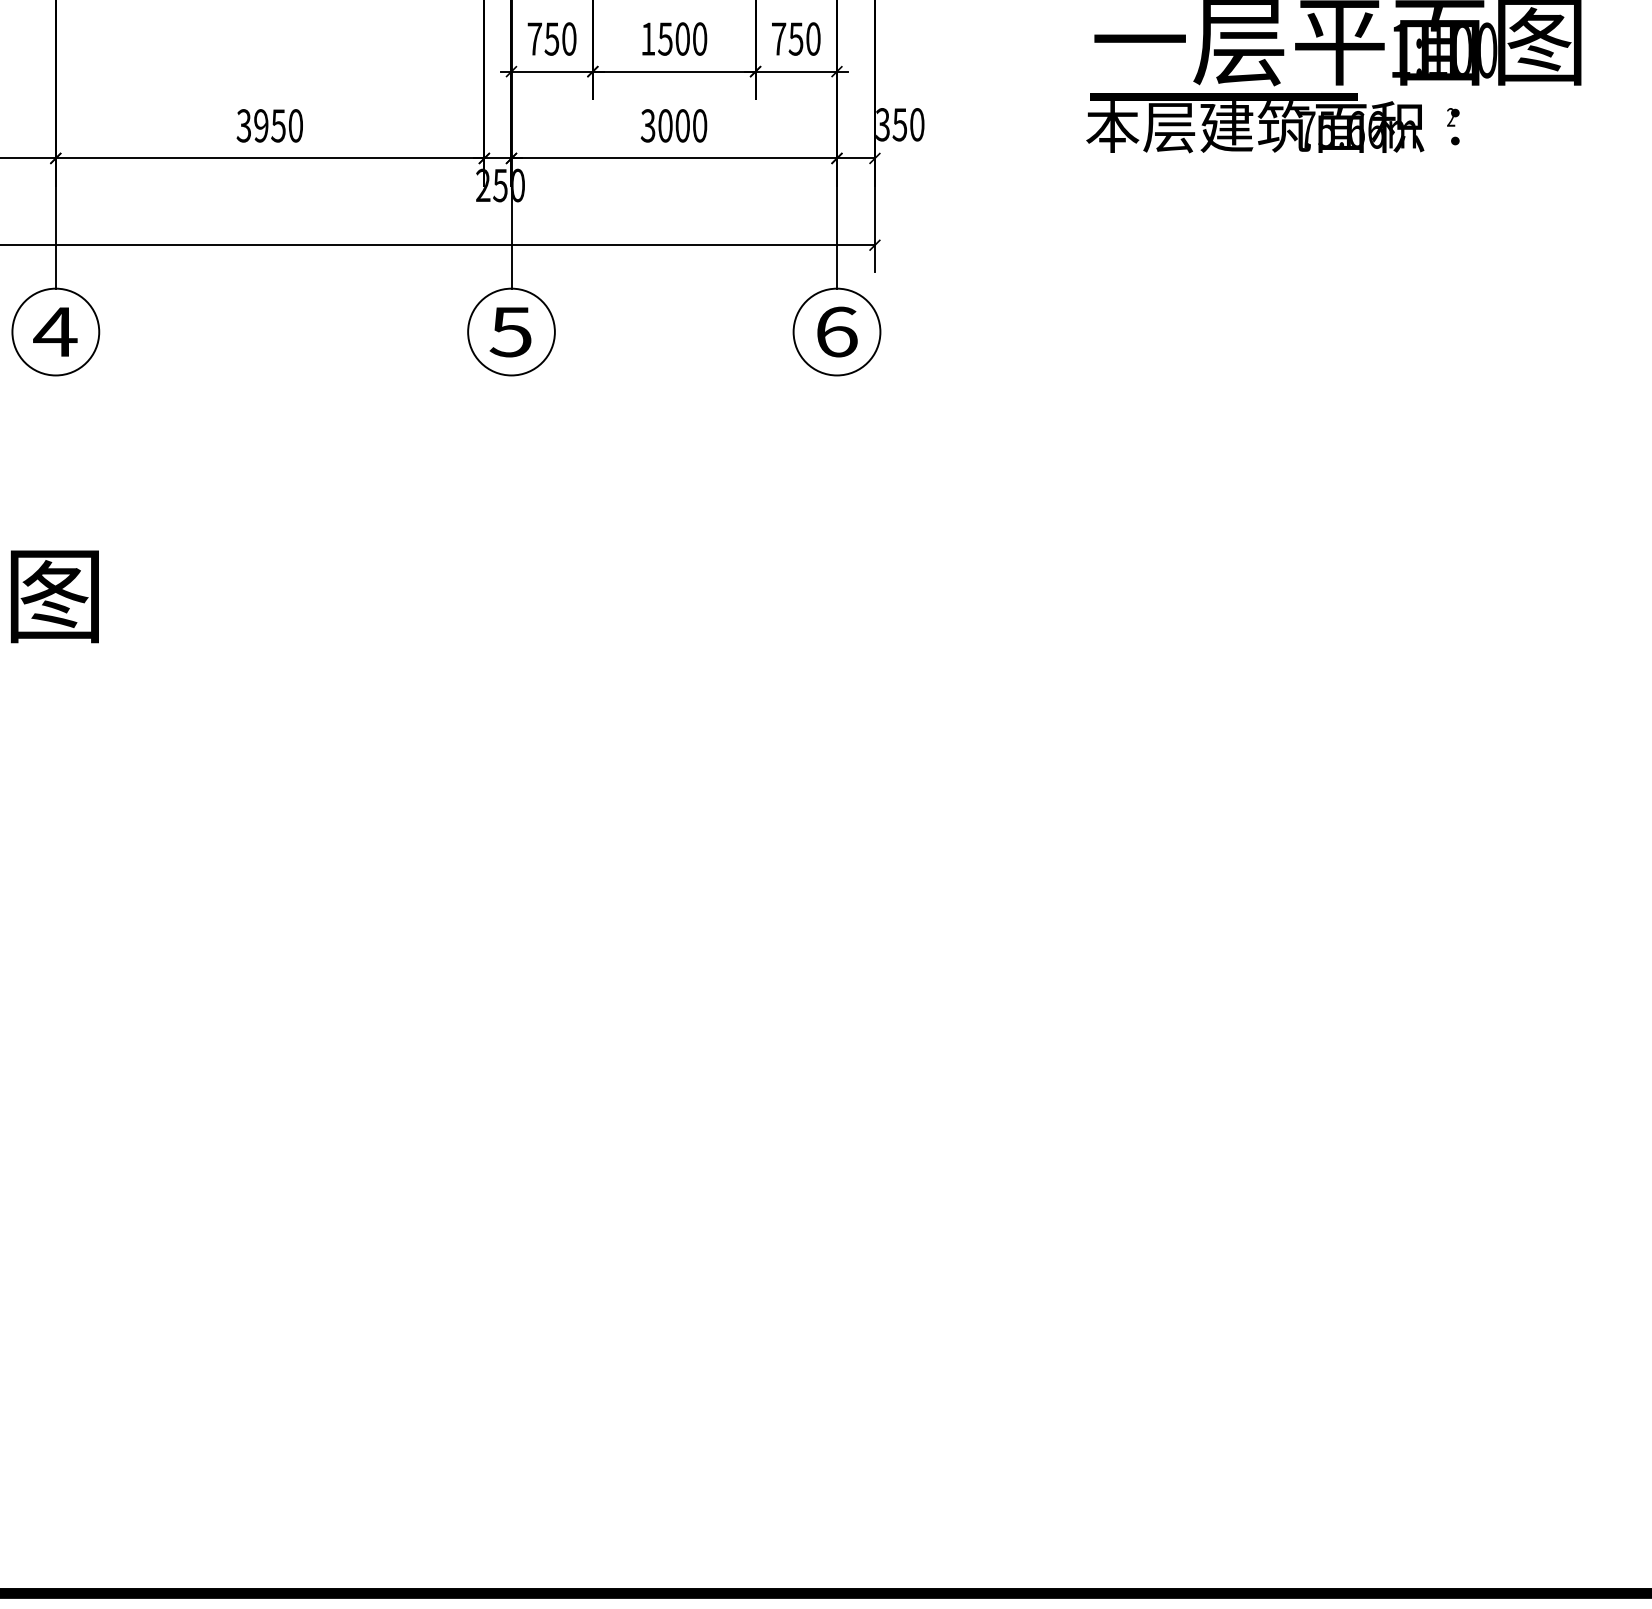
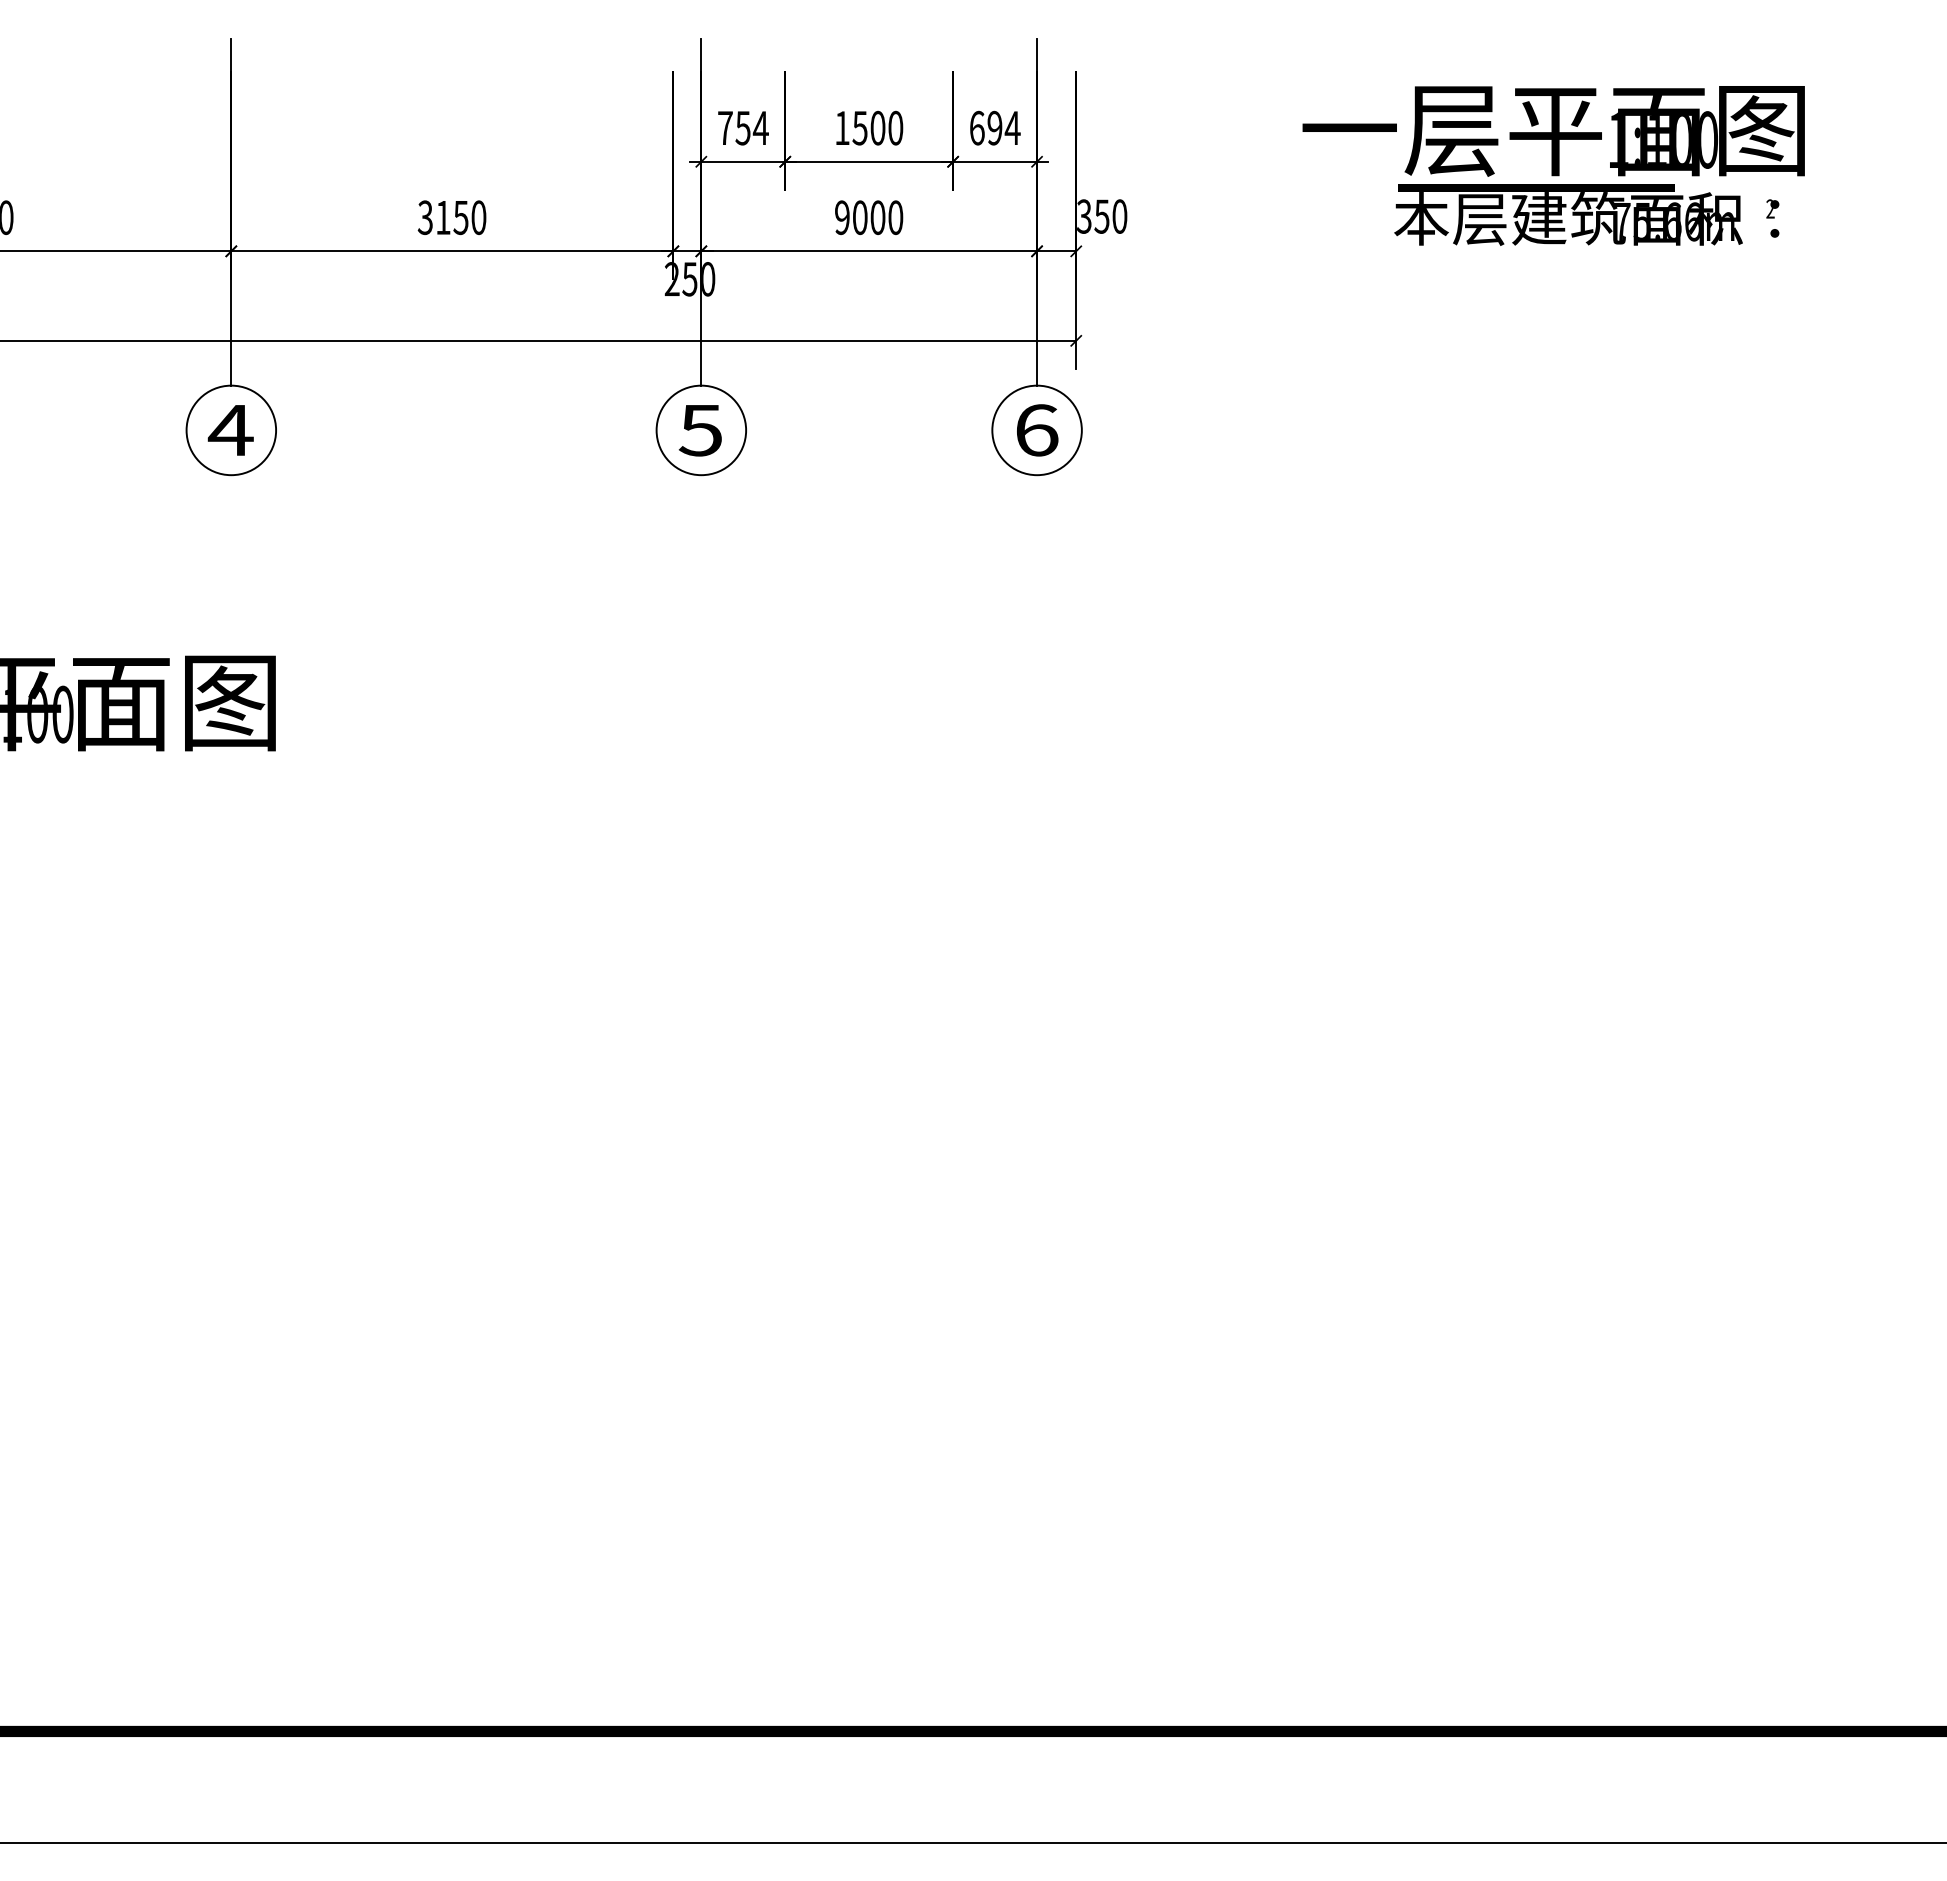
text: (568, 38) -> (760, 127), 750 -> 754
text: (796, 38) -> (995, 127), 750 -> 694
text: (1272, 122) -> (1586, 214), moved
text: (261, 125) -> (443, 217), 3950 -> 3150
text: (647, 125) -> (841, 217), 3000 -> 9000

